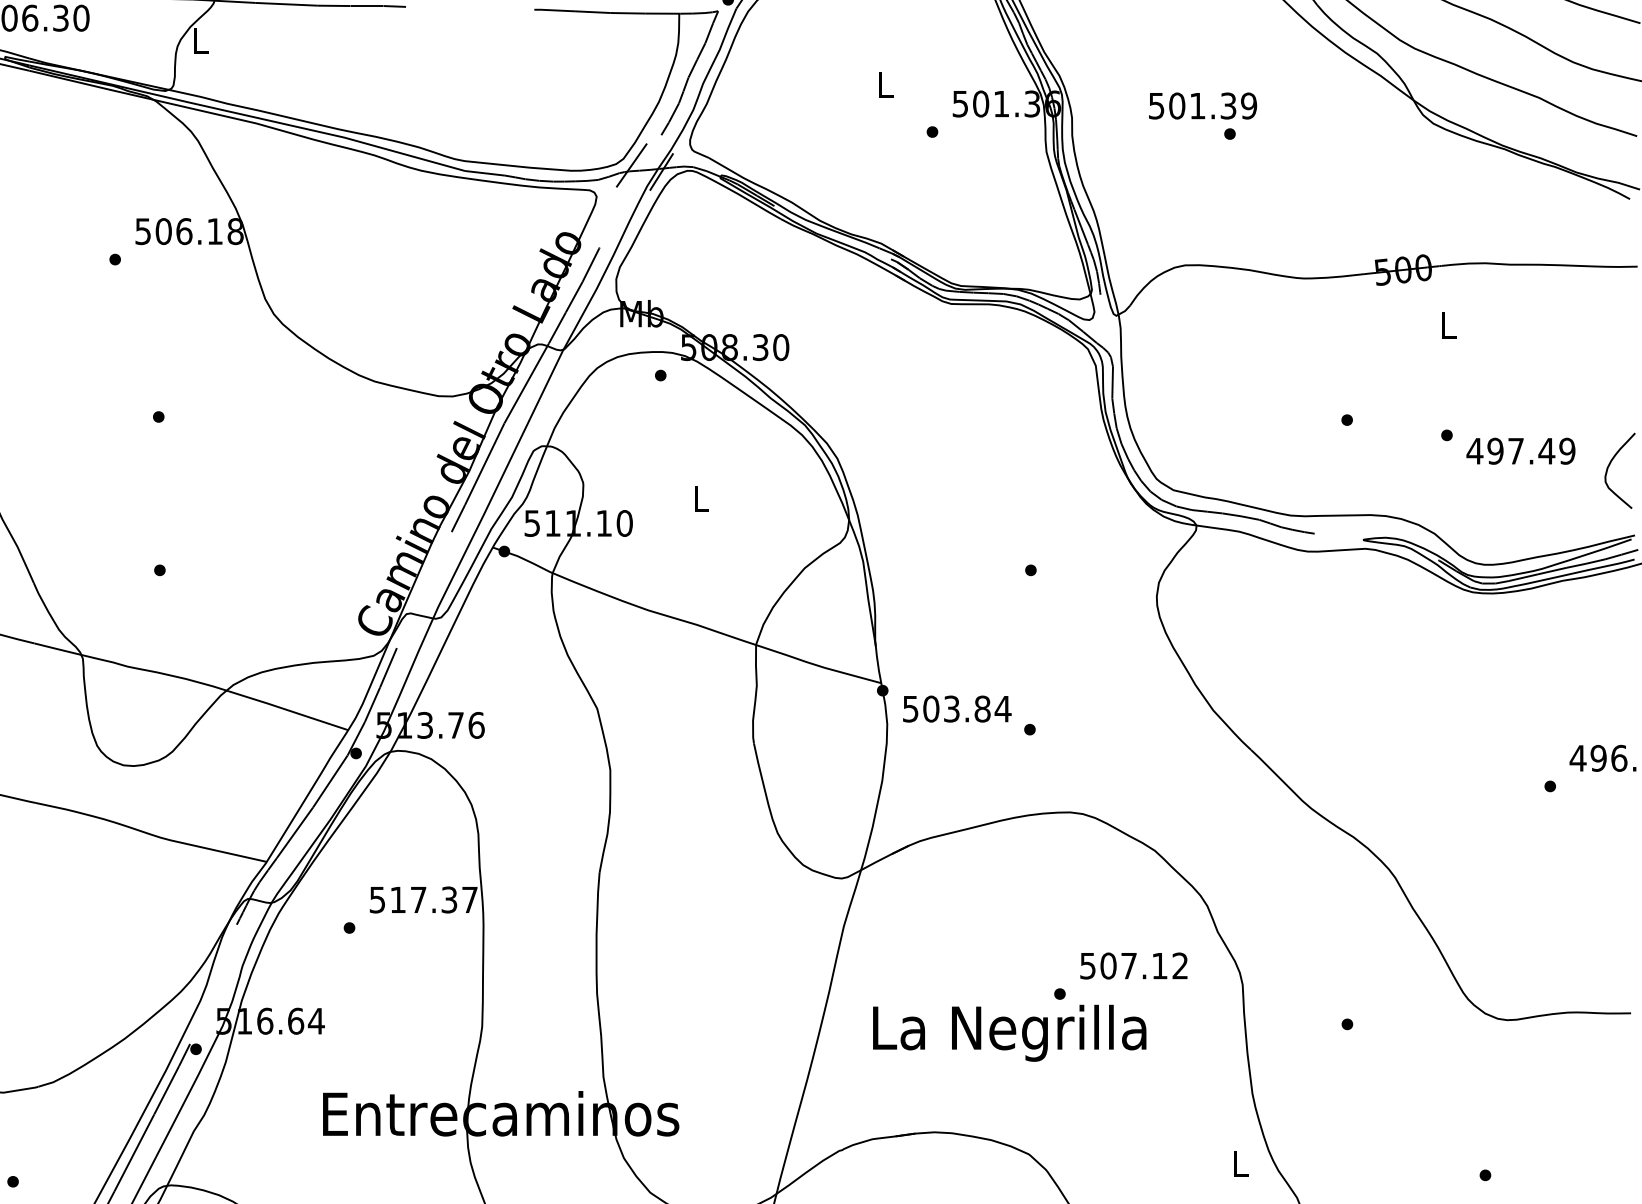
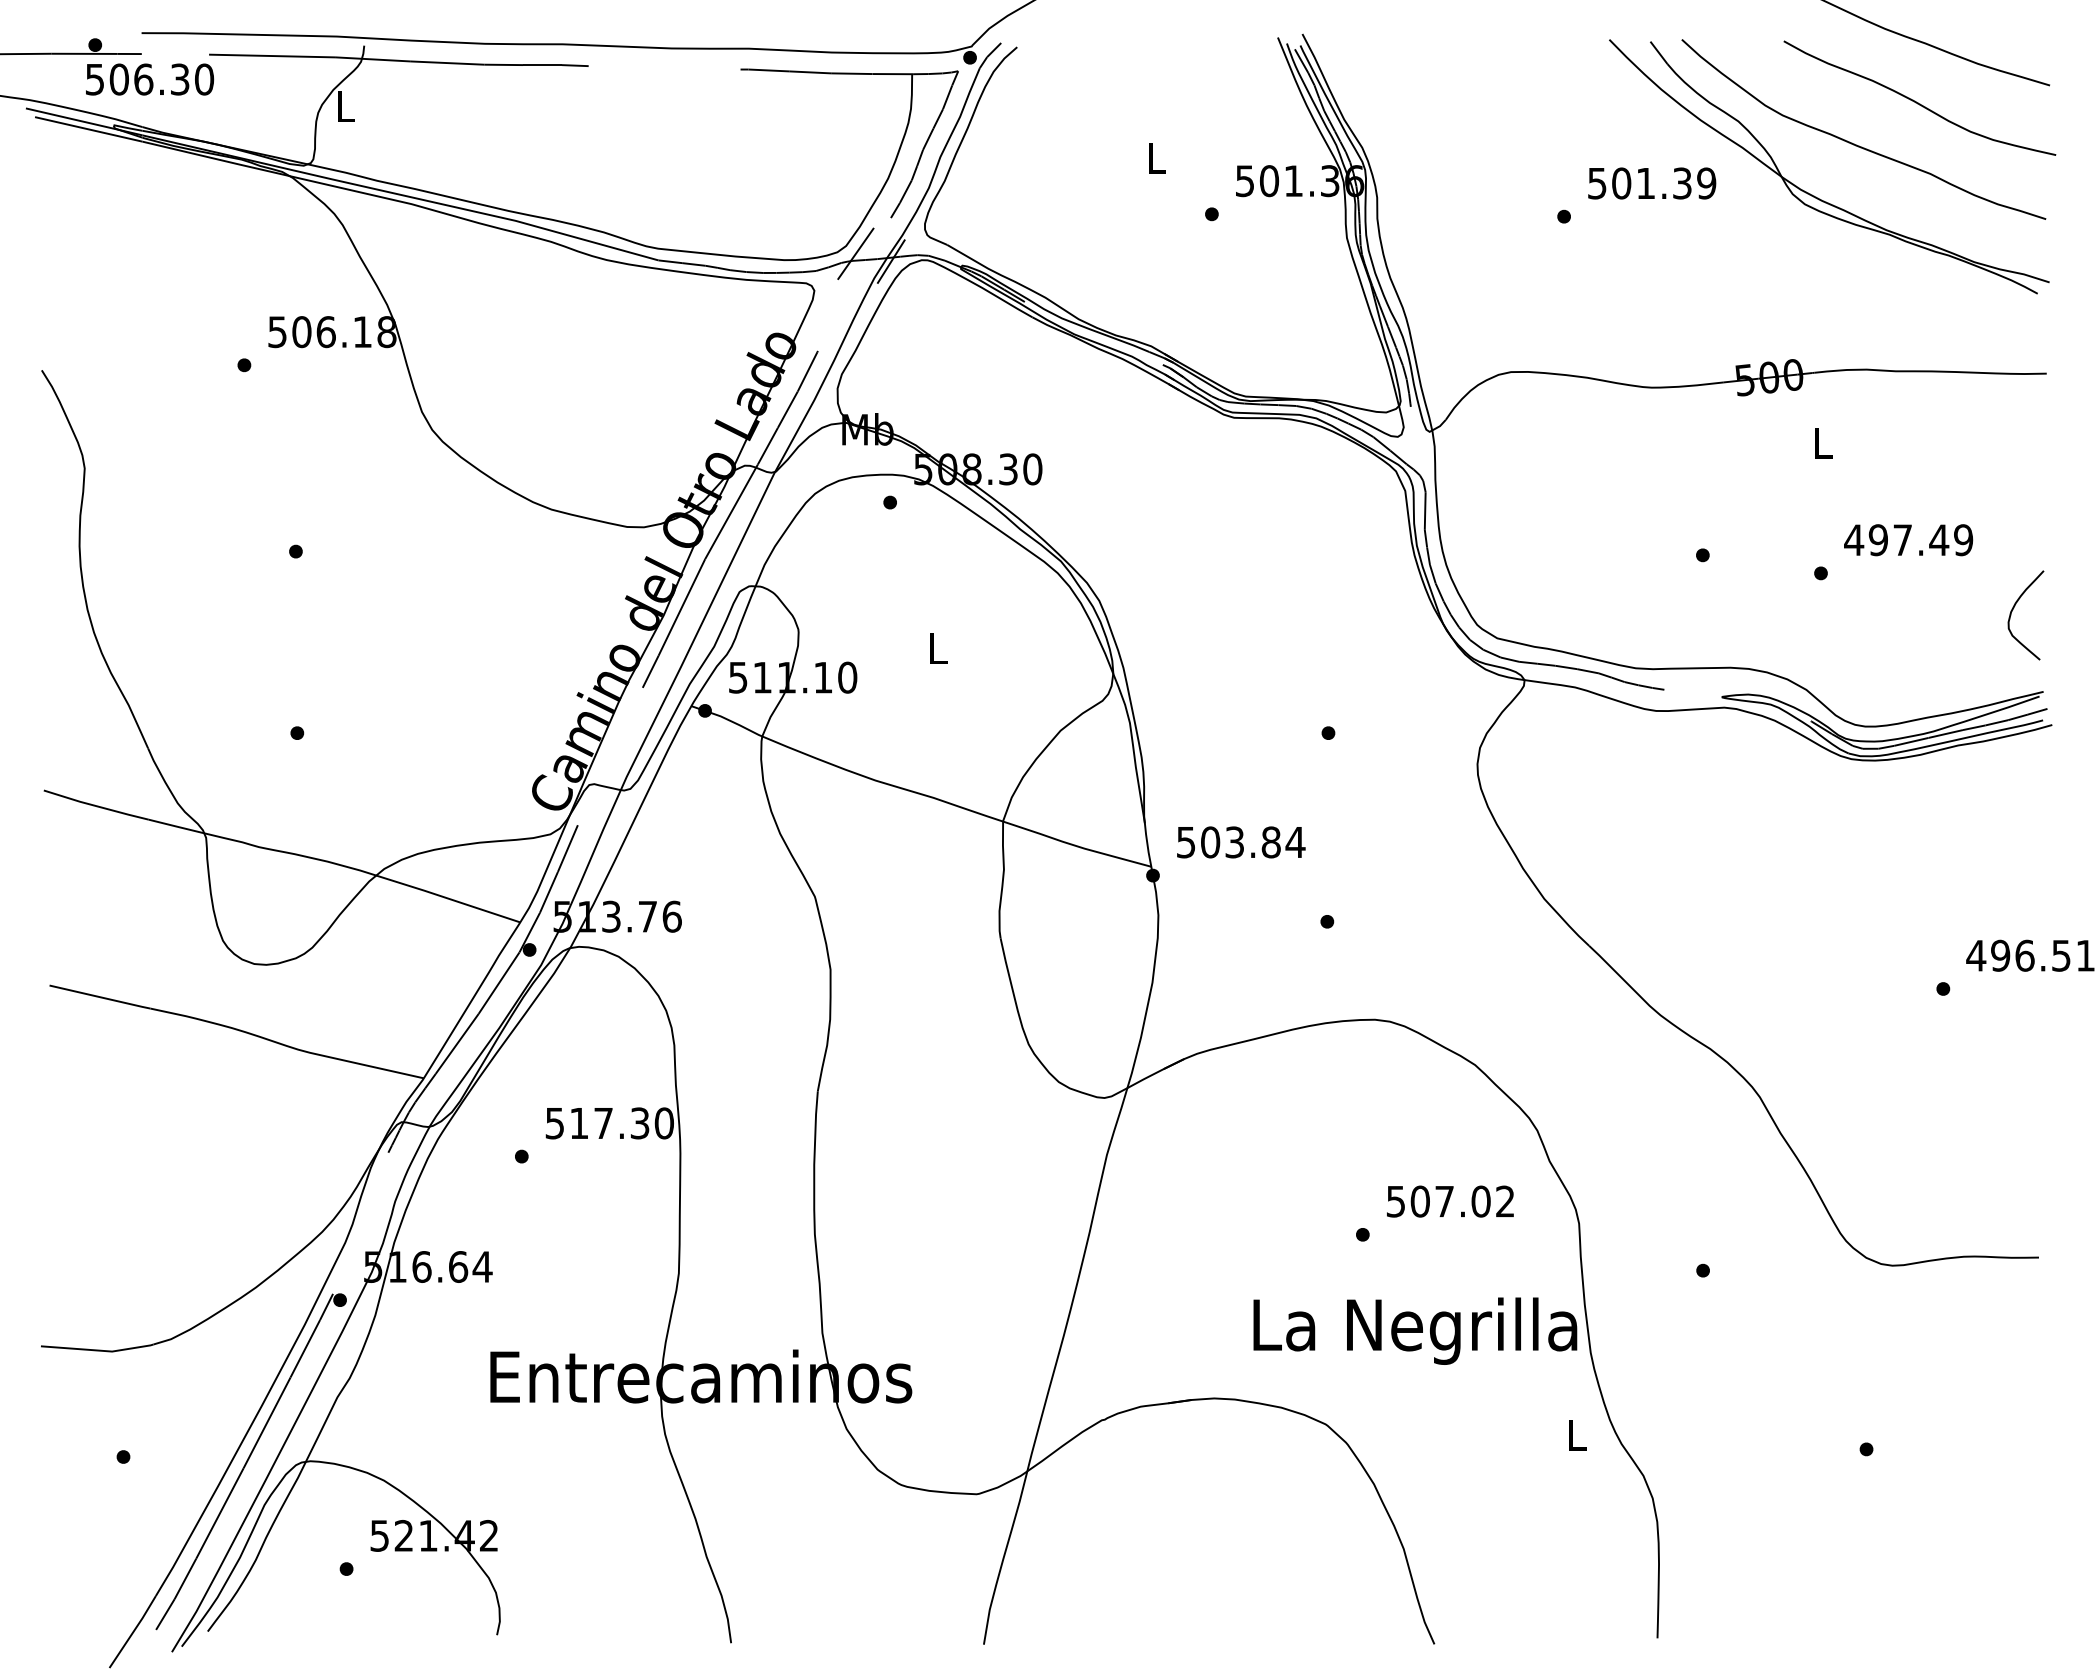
text: (1203, 106) -> (1652, 183), moved
text: (1520, 451) -> (1908, 540), moved
text: (957, 709) -> (1241, 842), moved
text: (469, 900) -> (663, 1123), 517.37 -> 517.30
text: (1159, 965) -> (1480, 1201), 507.12 -> 507.02
text: (1009, 1032) -> (1415, 1330), moved

